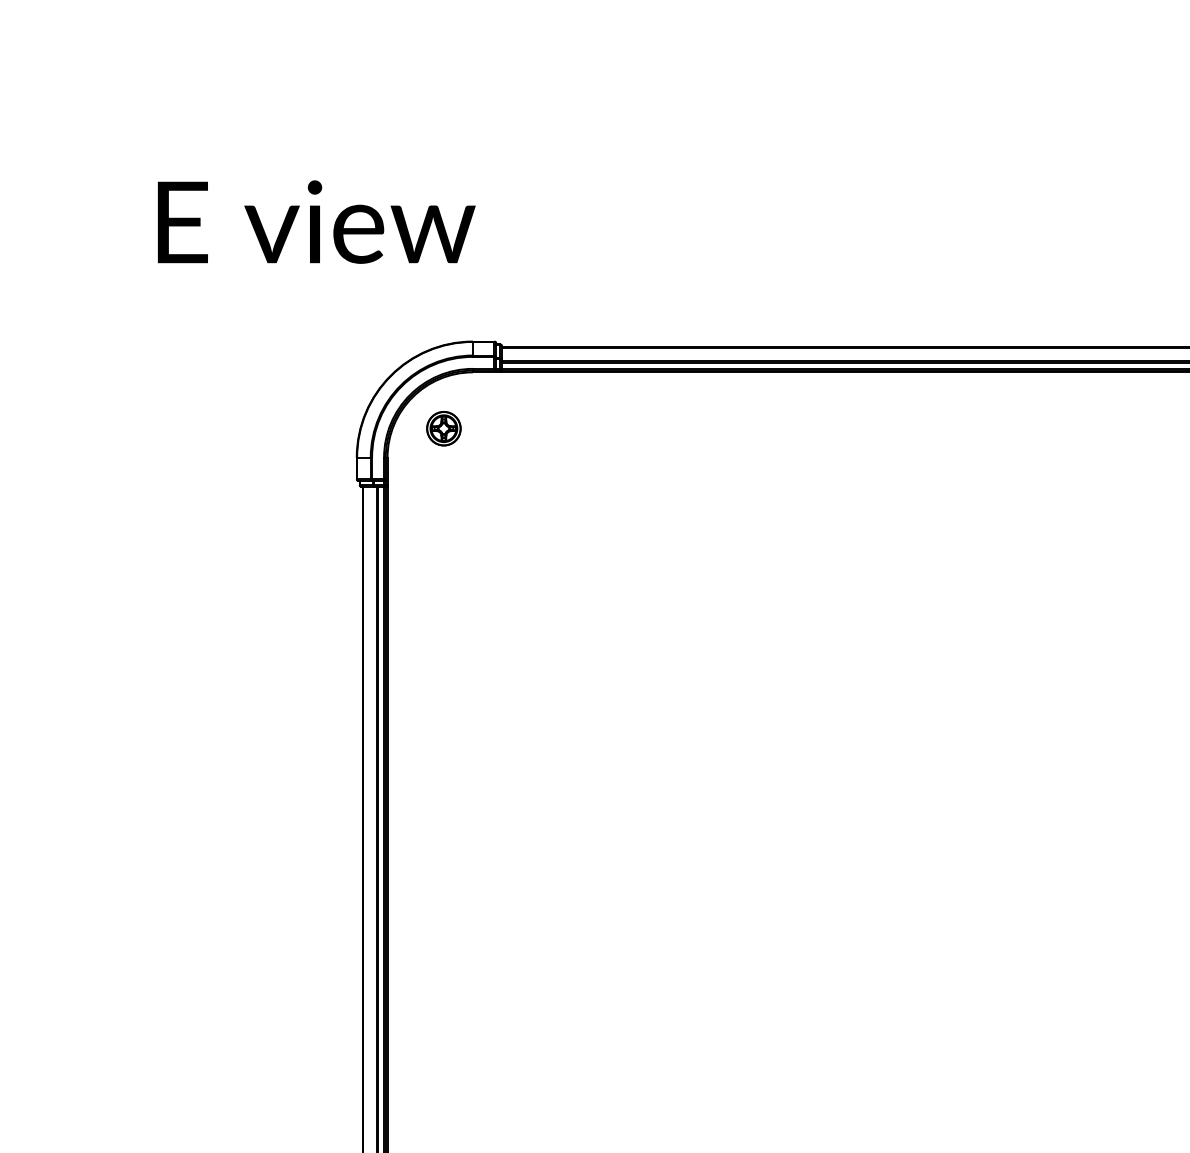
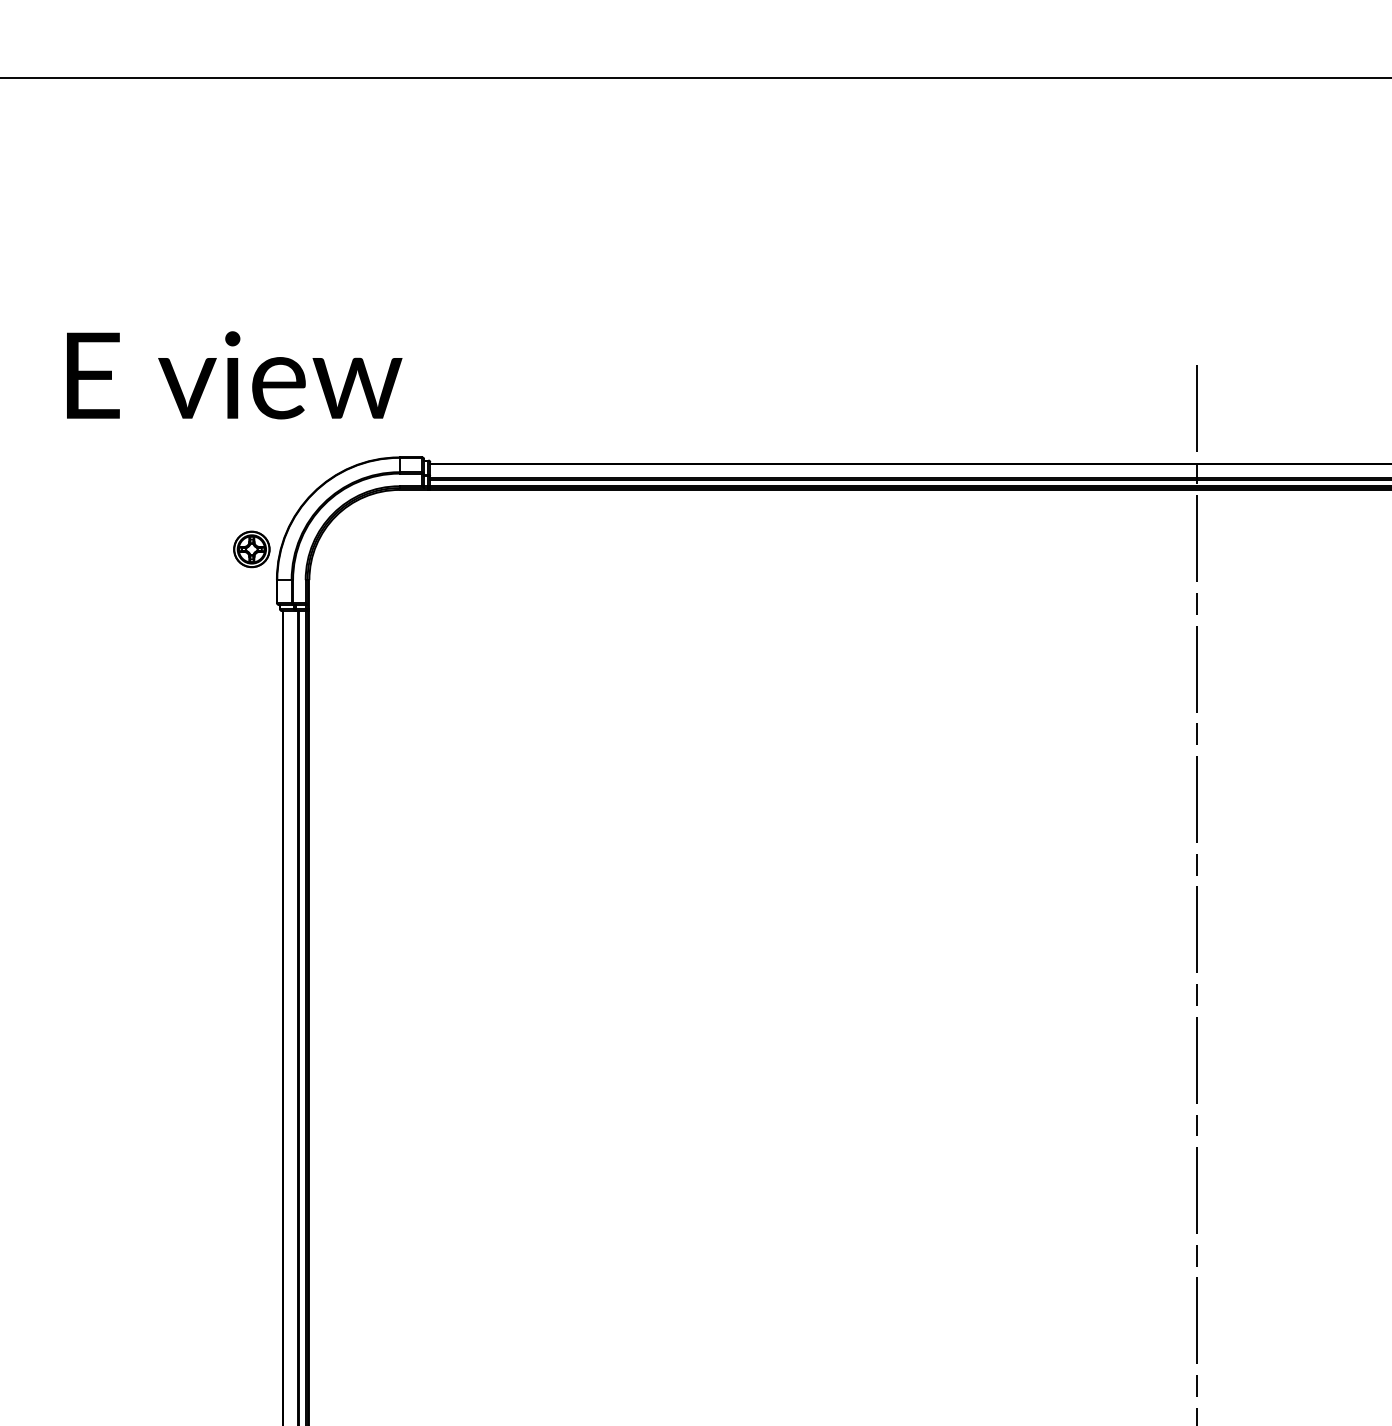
text: (316, 222) -> (234, 375), moved
part: (443, 428) -> (251, 549), moved

